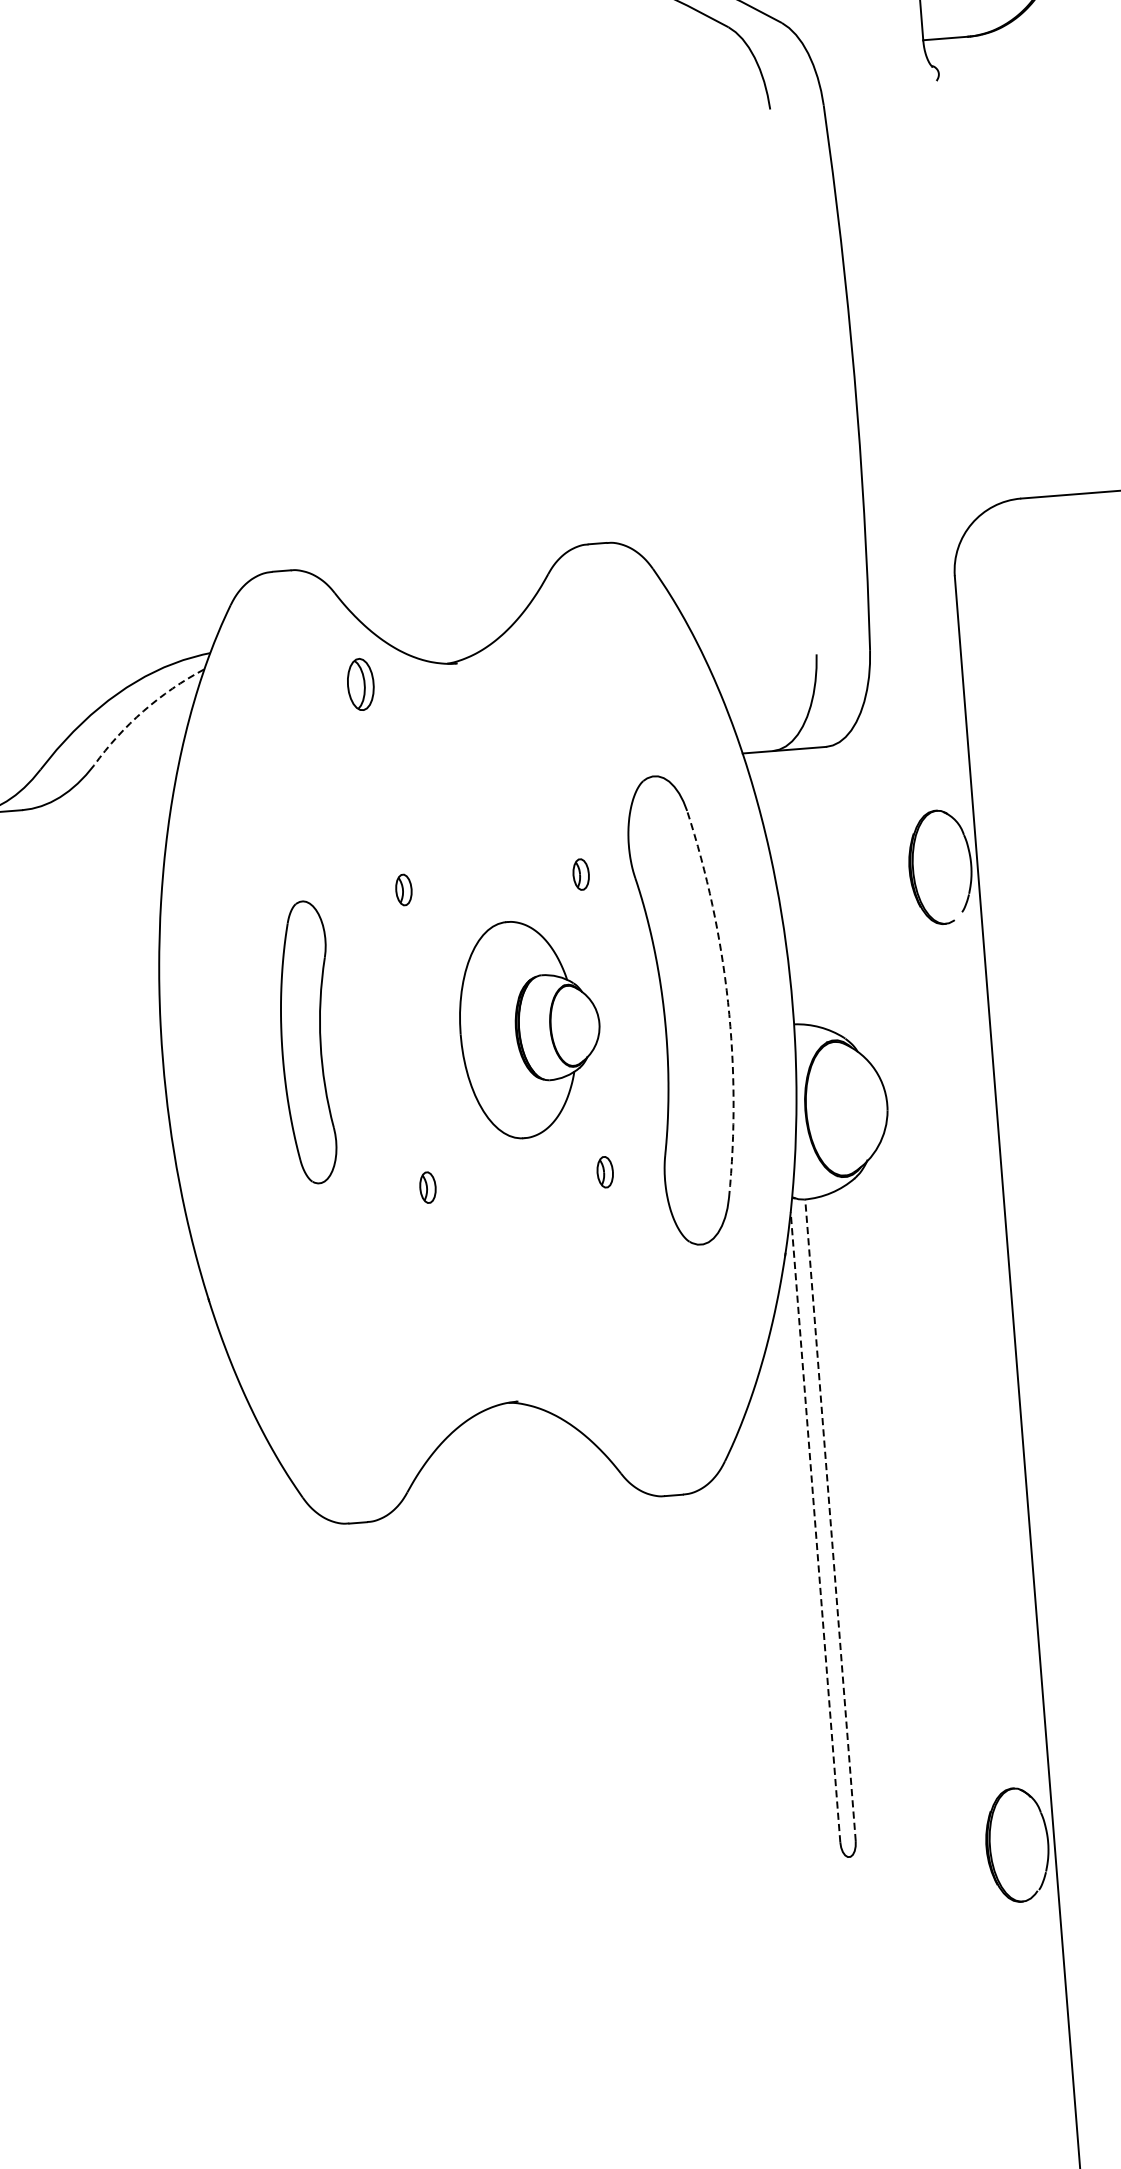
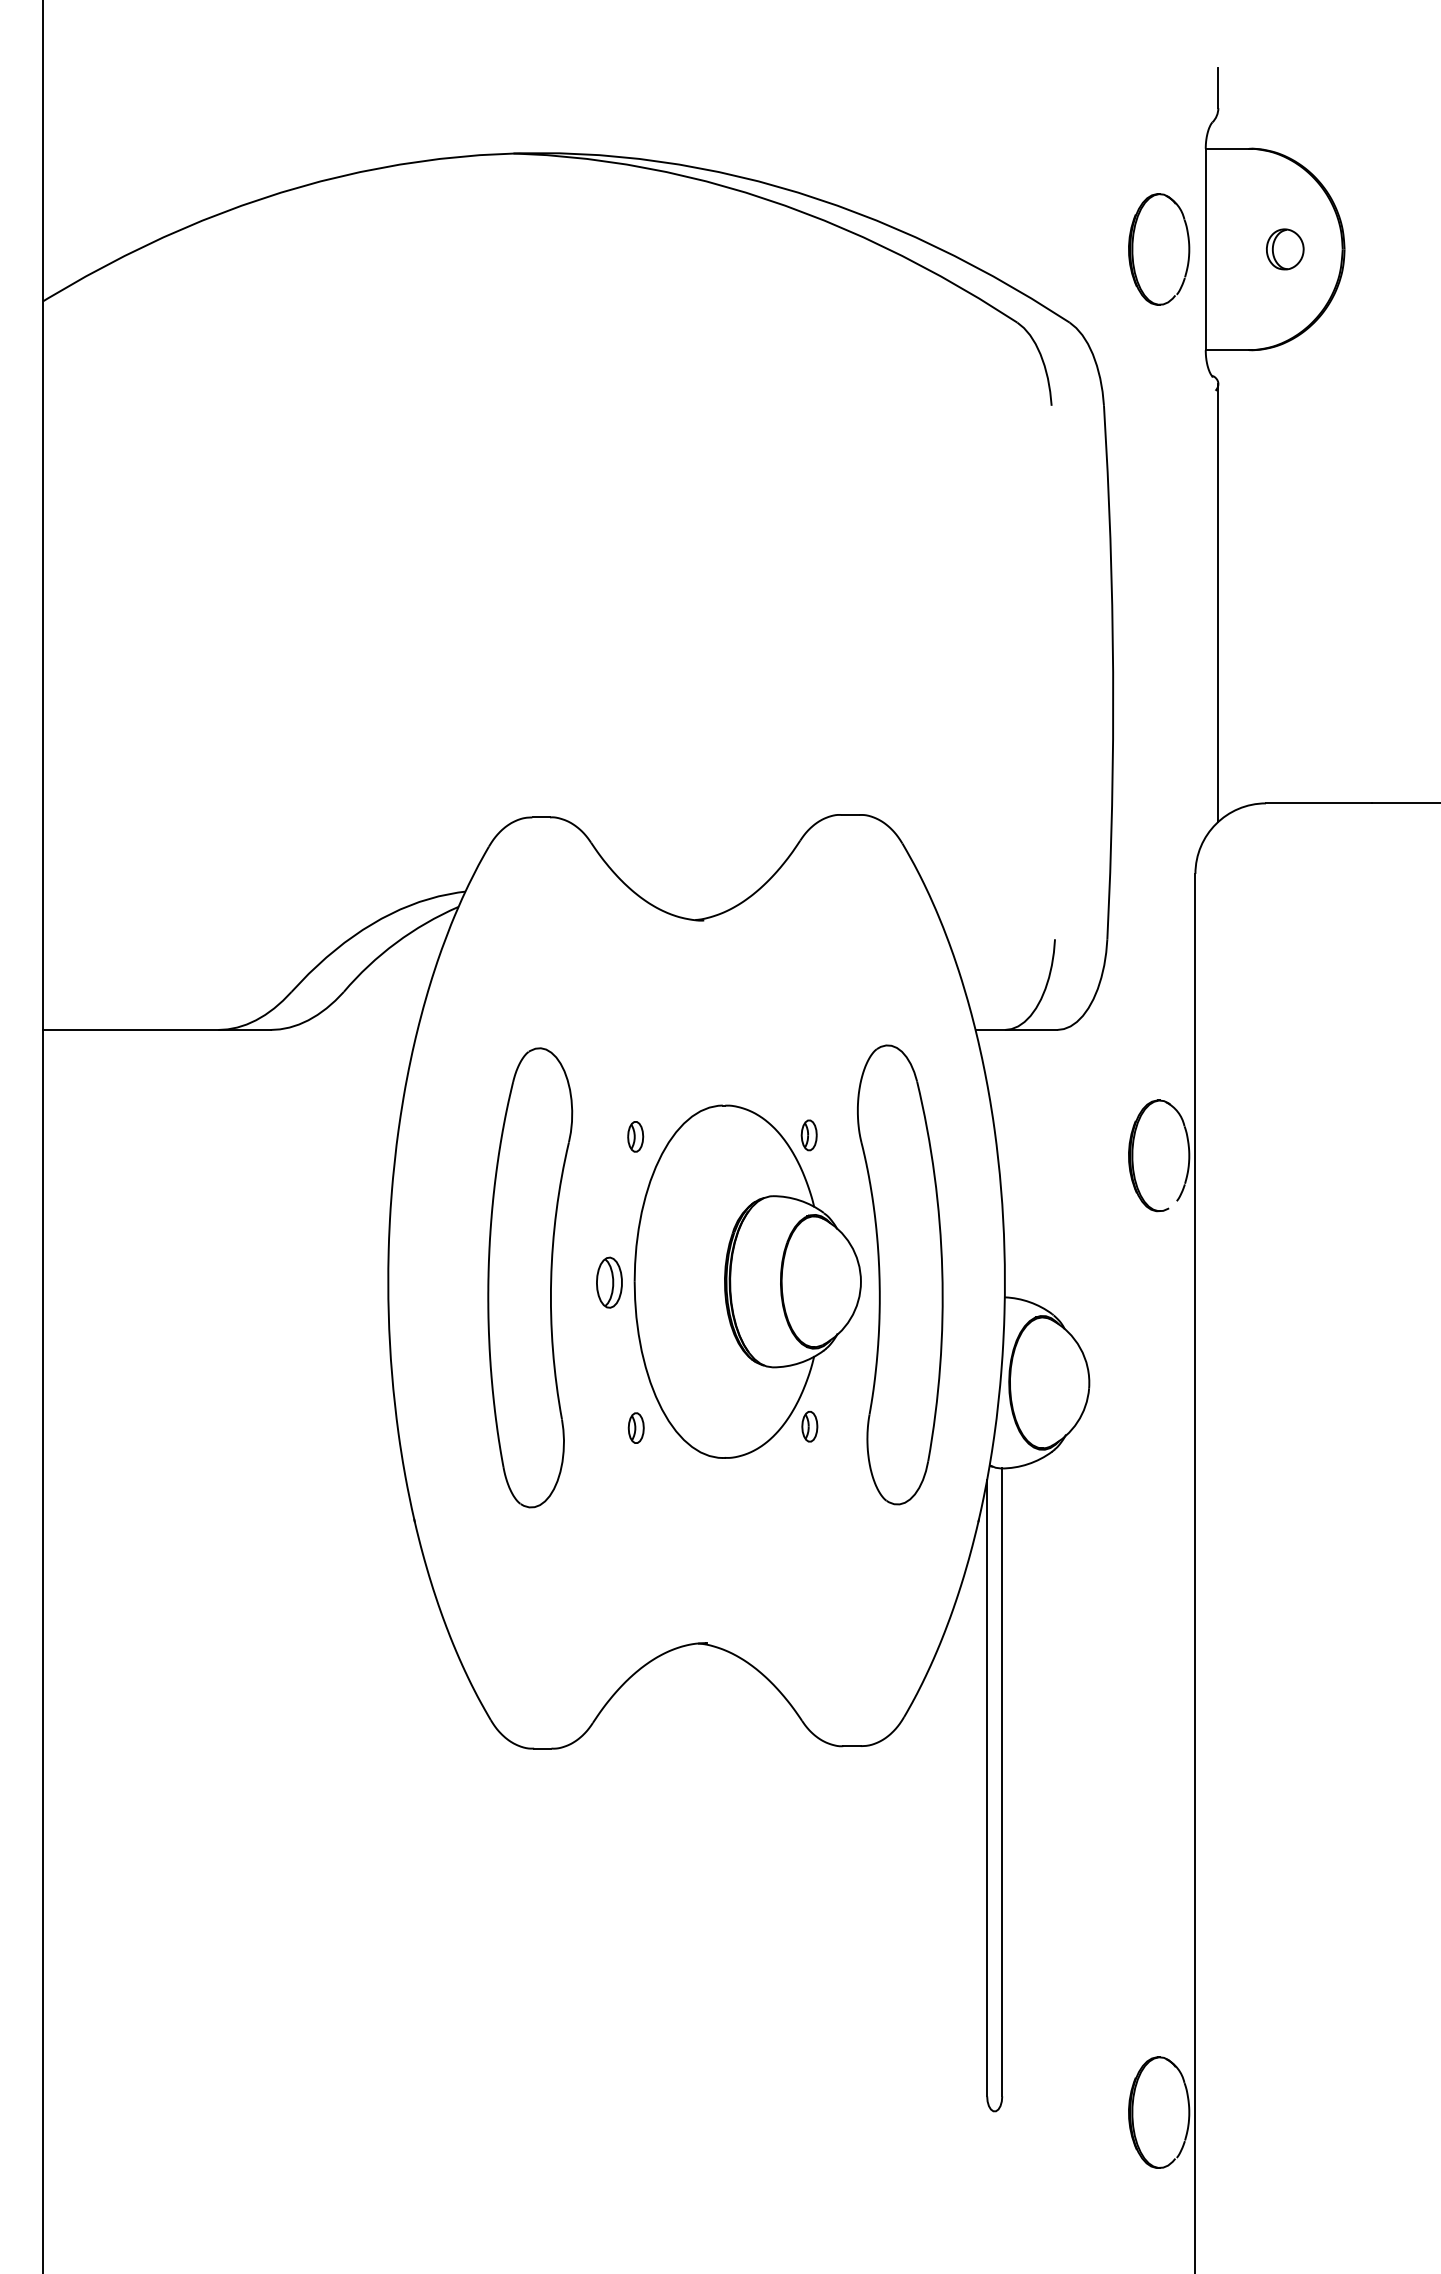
line: (956, 297) -> (1218, 602), added
part: (360, 684) -> (609, 1282), moved
arc: (143, 710) -> (396, 942), dashed -> solid
arc: (728, 1001) -> (942, 1270), dashed -> solid
part: (529, 1028) -> (747, 1281), size x1.67
part: (307, 1042) -> (530, 1277), size x1.67
line: (830, 1520) -> (1002, 1782), dashed -> solid
line: (815, 1526) -> (987, 1787), dashed -> solid

